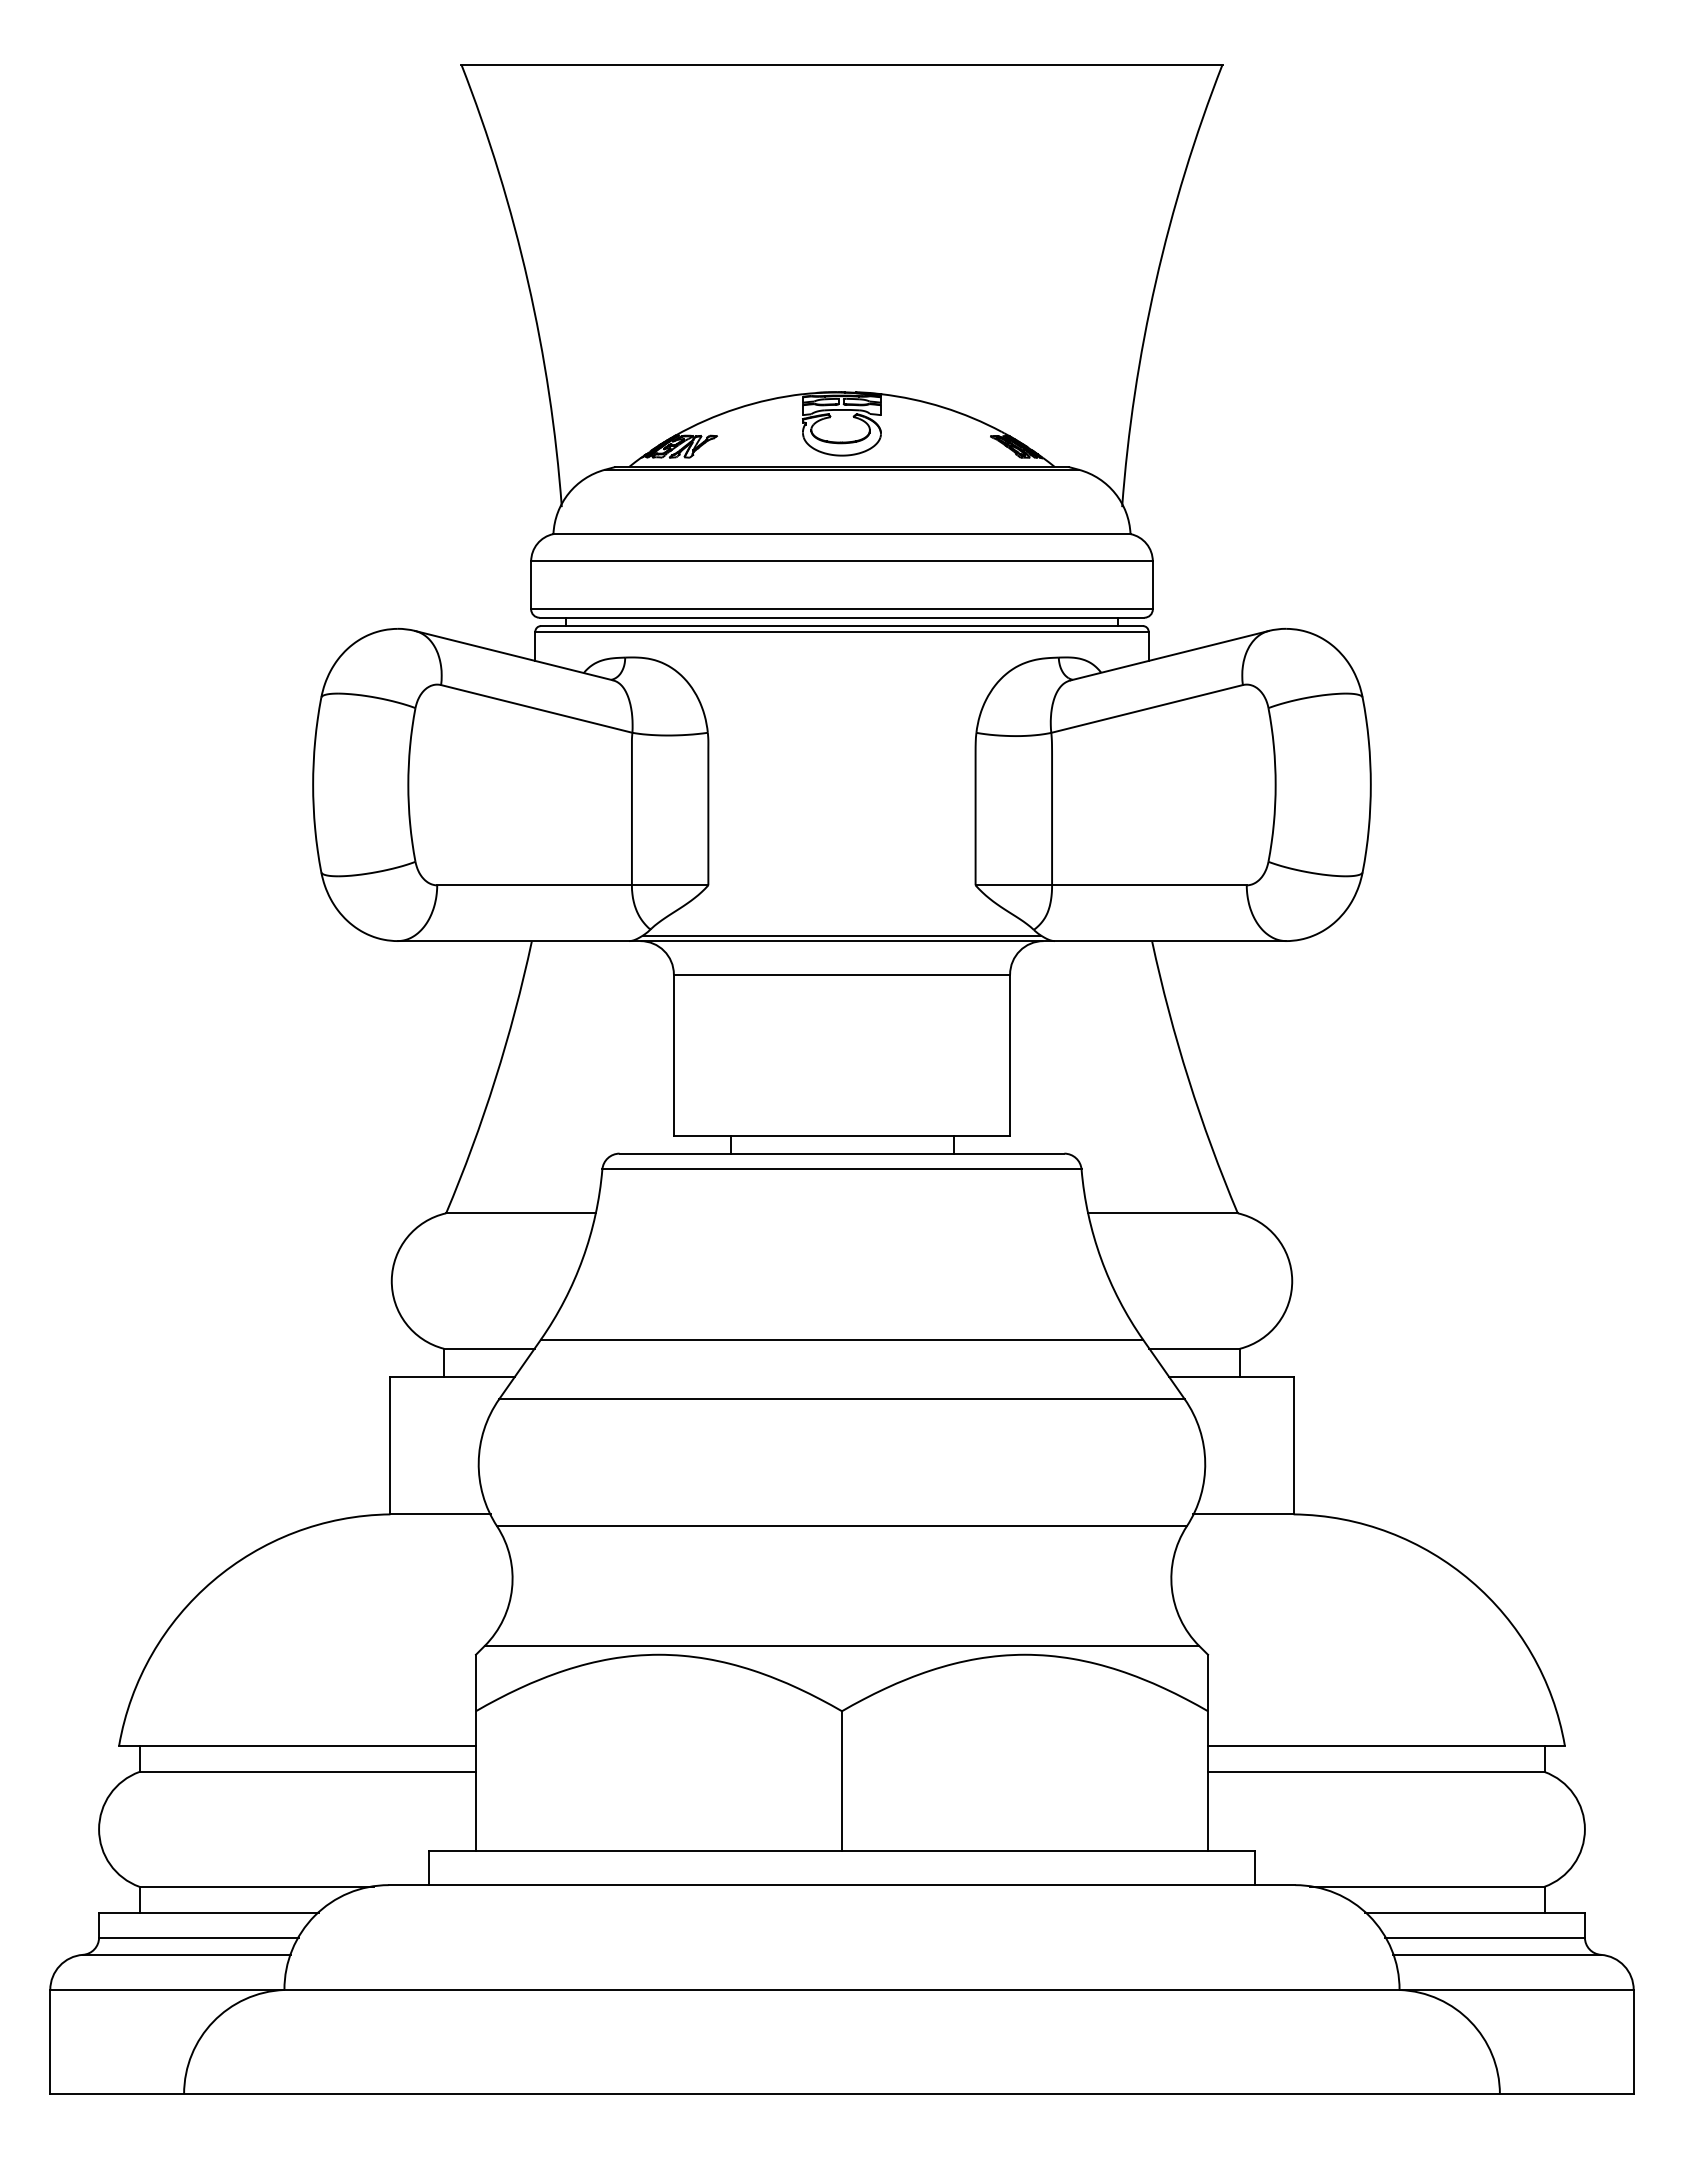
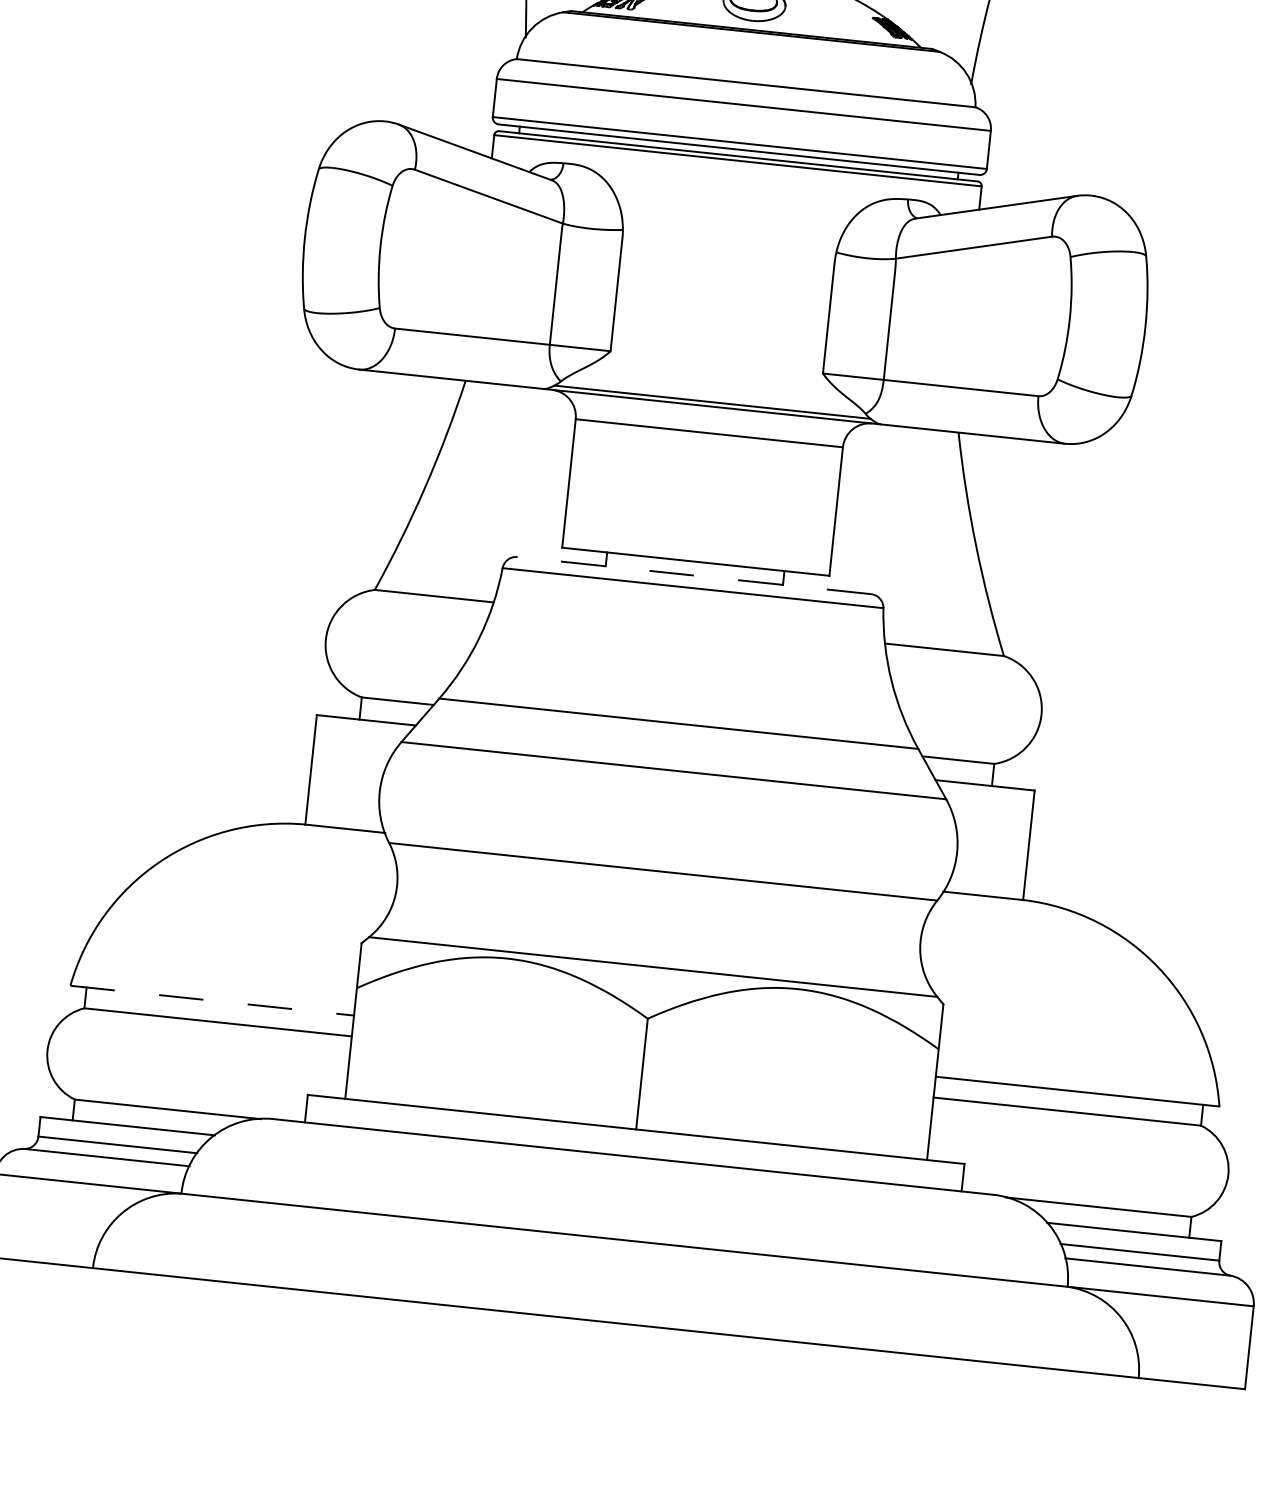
line: (841, 1153) -> (693, 575), solid -> dashed
line: (298, 1745) -> (213, 1000), solid -> dashed

